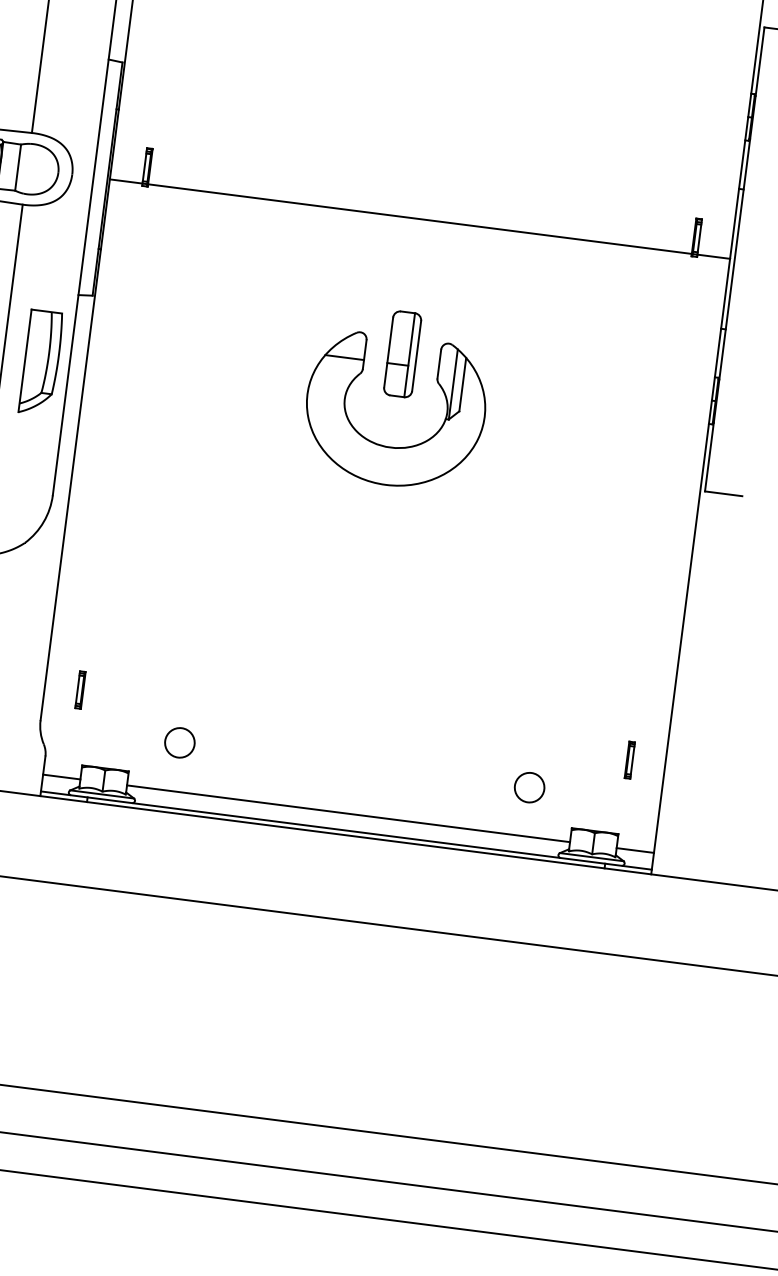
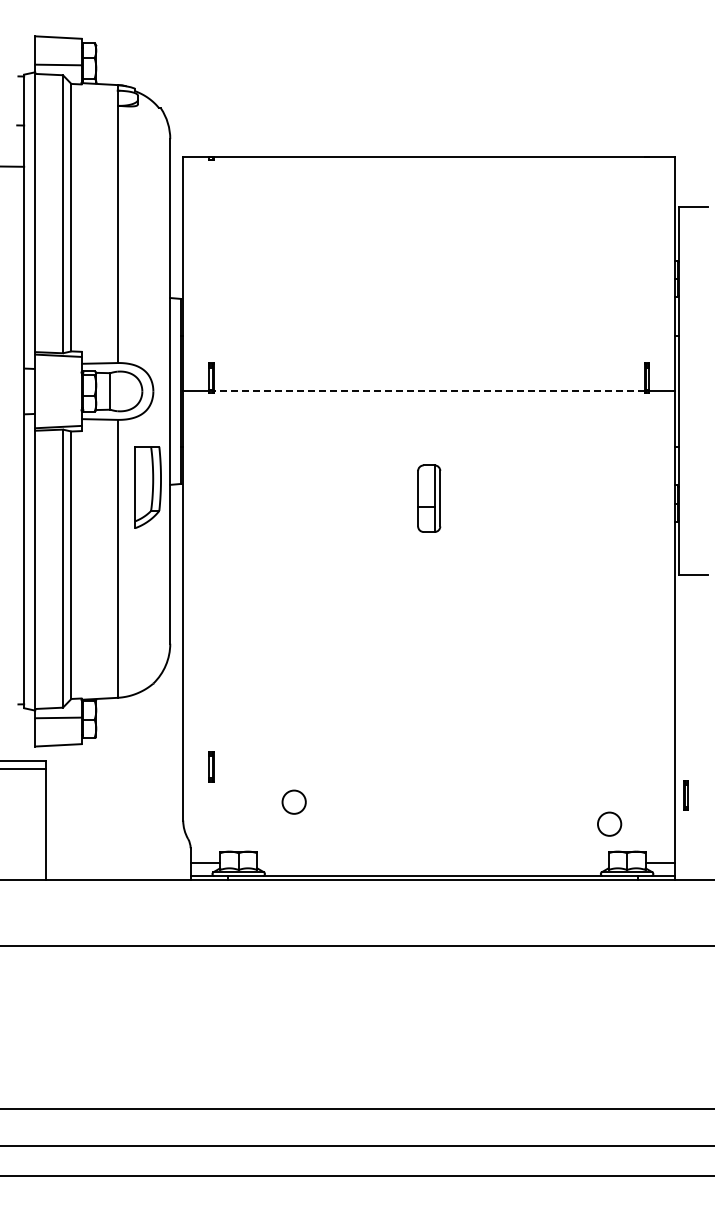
line: (420, 219) -> (429, 391), solid -> dashed
part: (40, 362) -> (147, 487), moved
part: (391, 446) -> (429, 571), removed
part: (80, 689) -> (211, 766), moved
circle: (179, 741) -> (293, 801), moved
part: (629, 759) -> (685, 795), moved
circle: (529, 786) -> (609, 823), moved
line: (348, 813) -> (432, 862), removed

